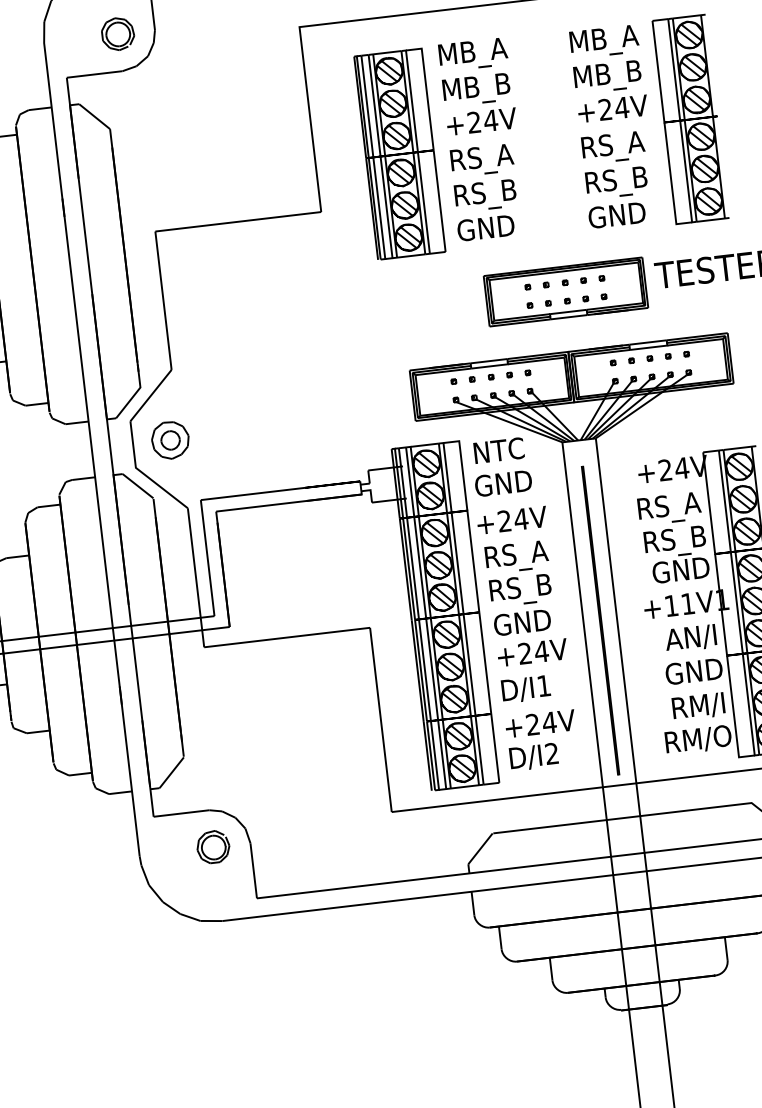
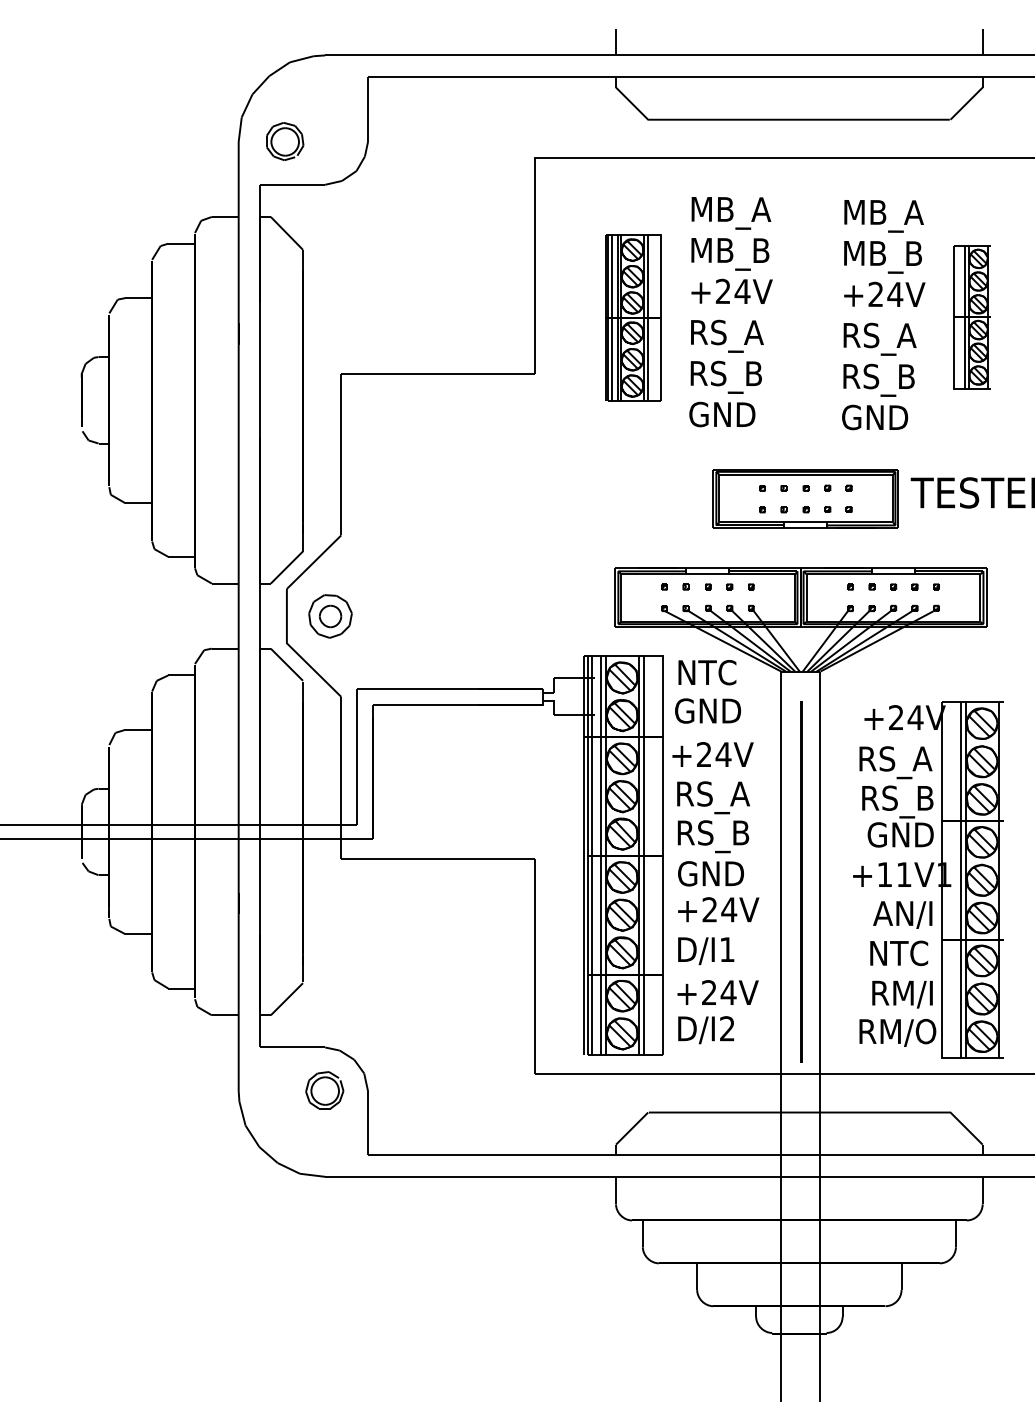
part: (118, 34) -> (285, 141), moved
part: (690, 119) -> (972, 317), size x0.6
part: (400, 153) -> (633, 317), size x0.7
text: (694, 671) -> (902, 953), GND -> NTC

